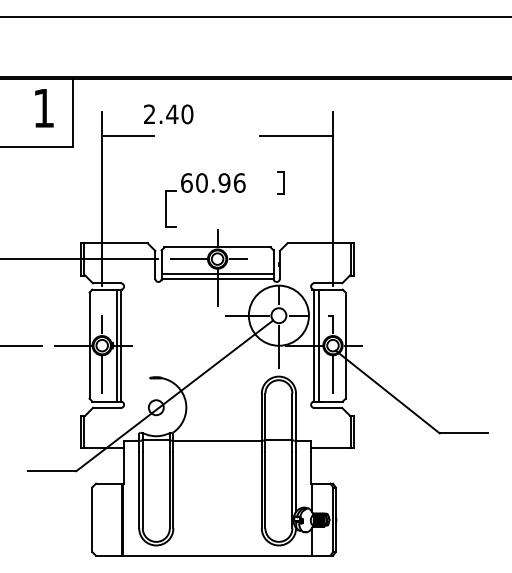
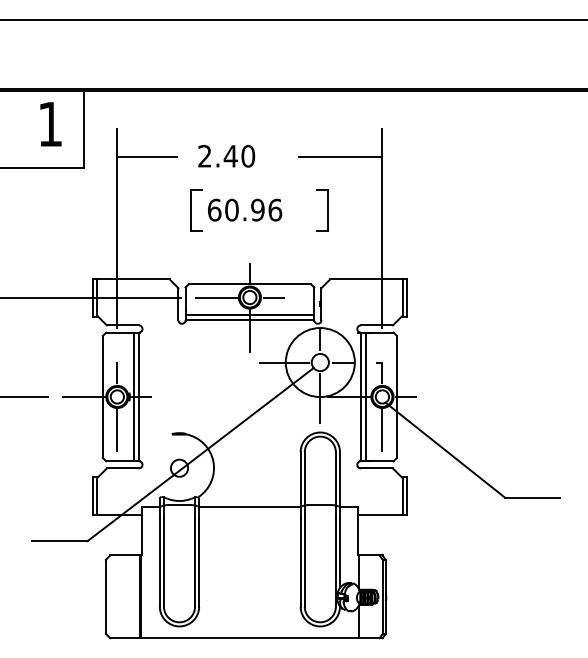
text: (168, 114) -> (226, 156), moved
part: (280, 183) -> (322, 210), size x1.67
part: (171, 209) -> (196, 210), moved

